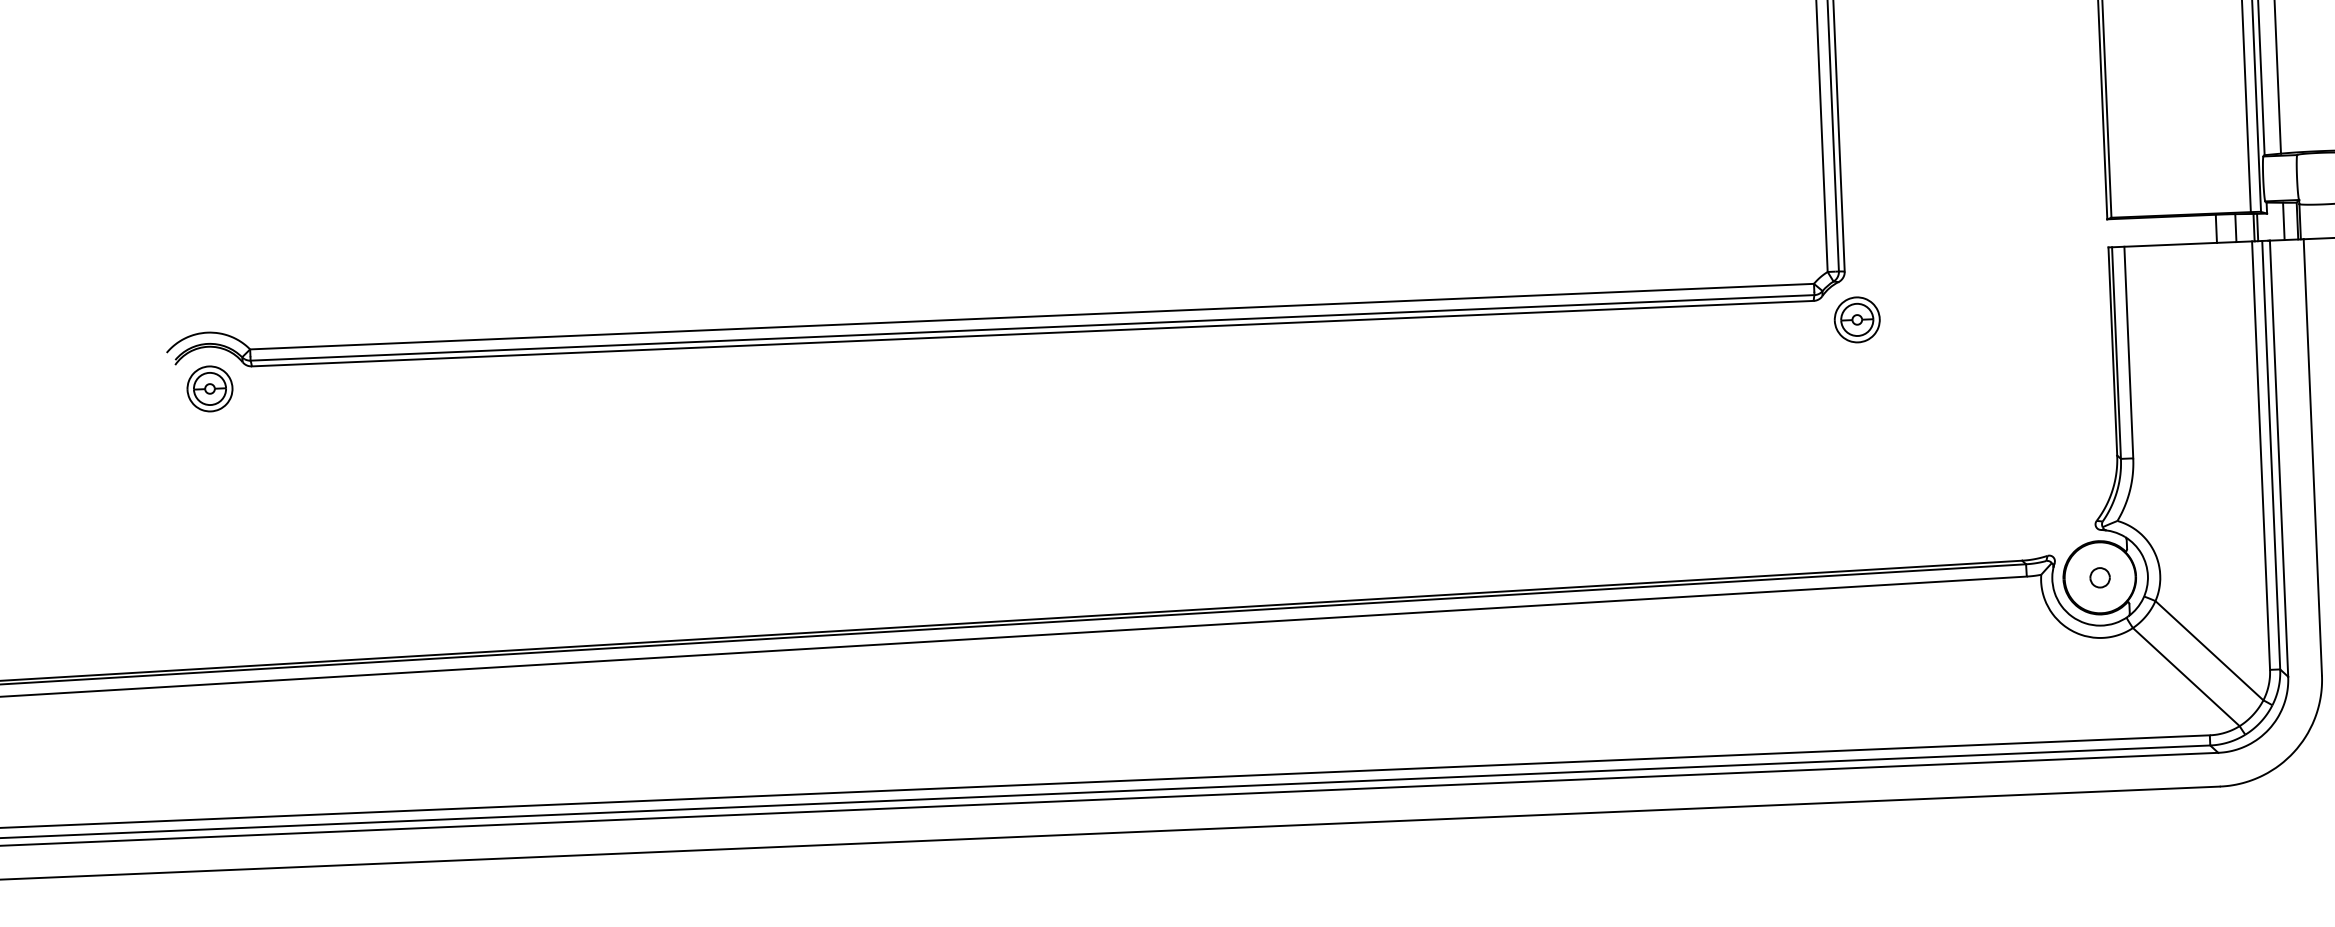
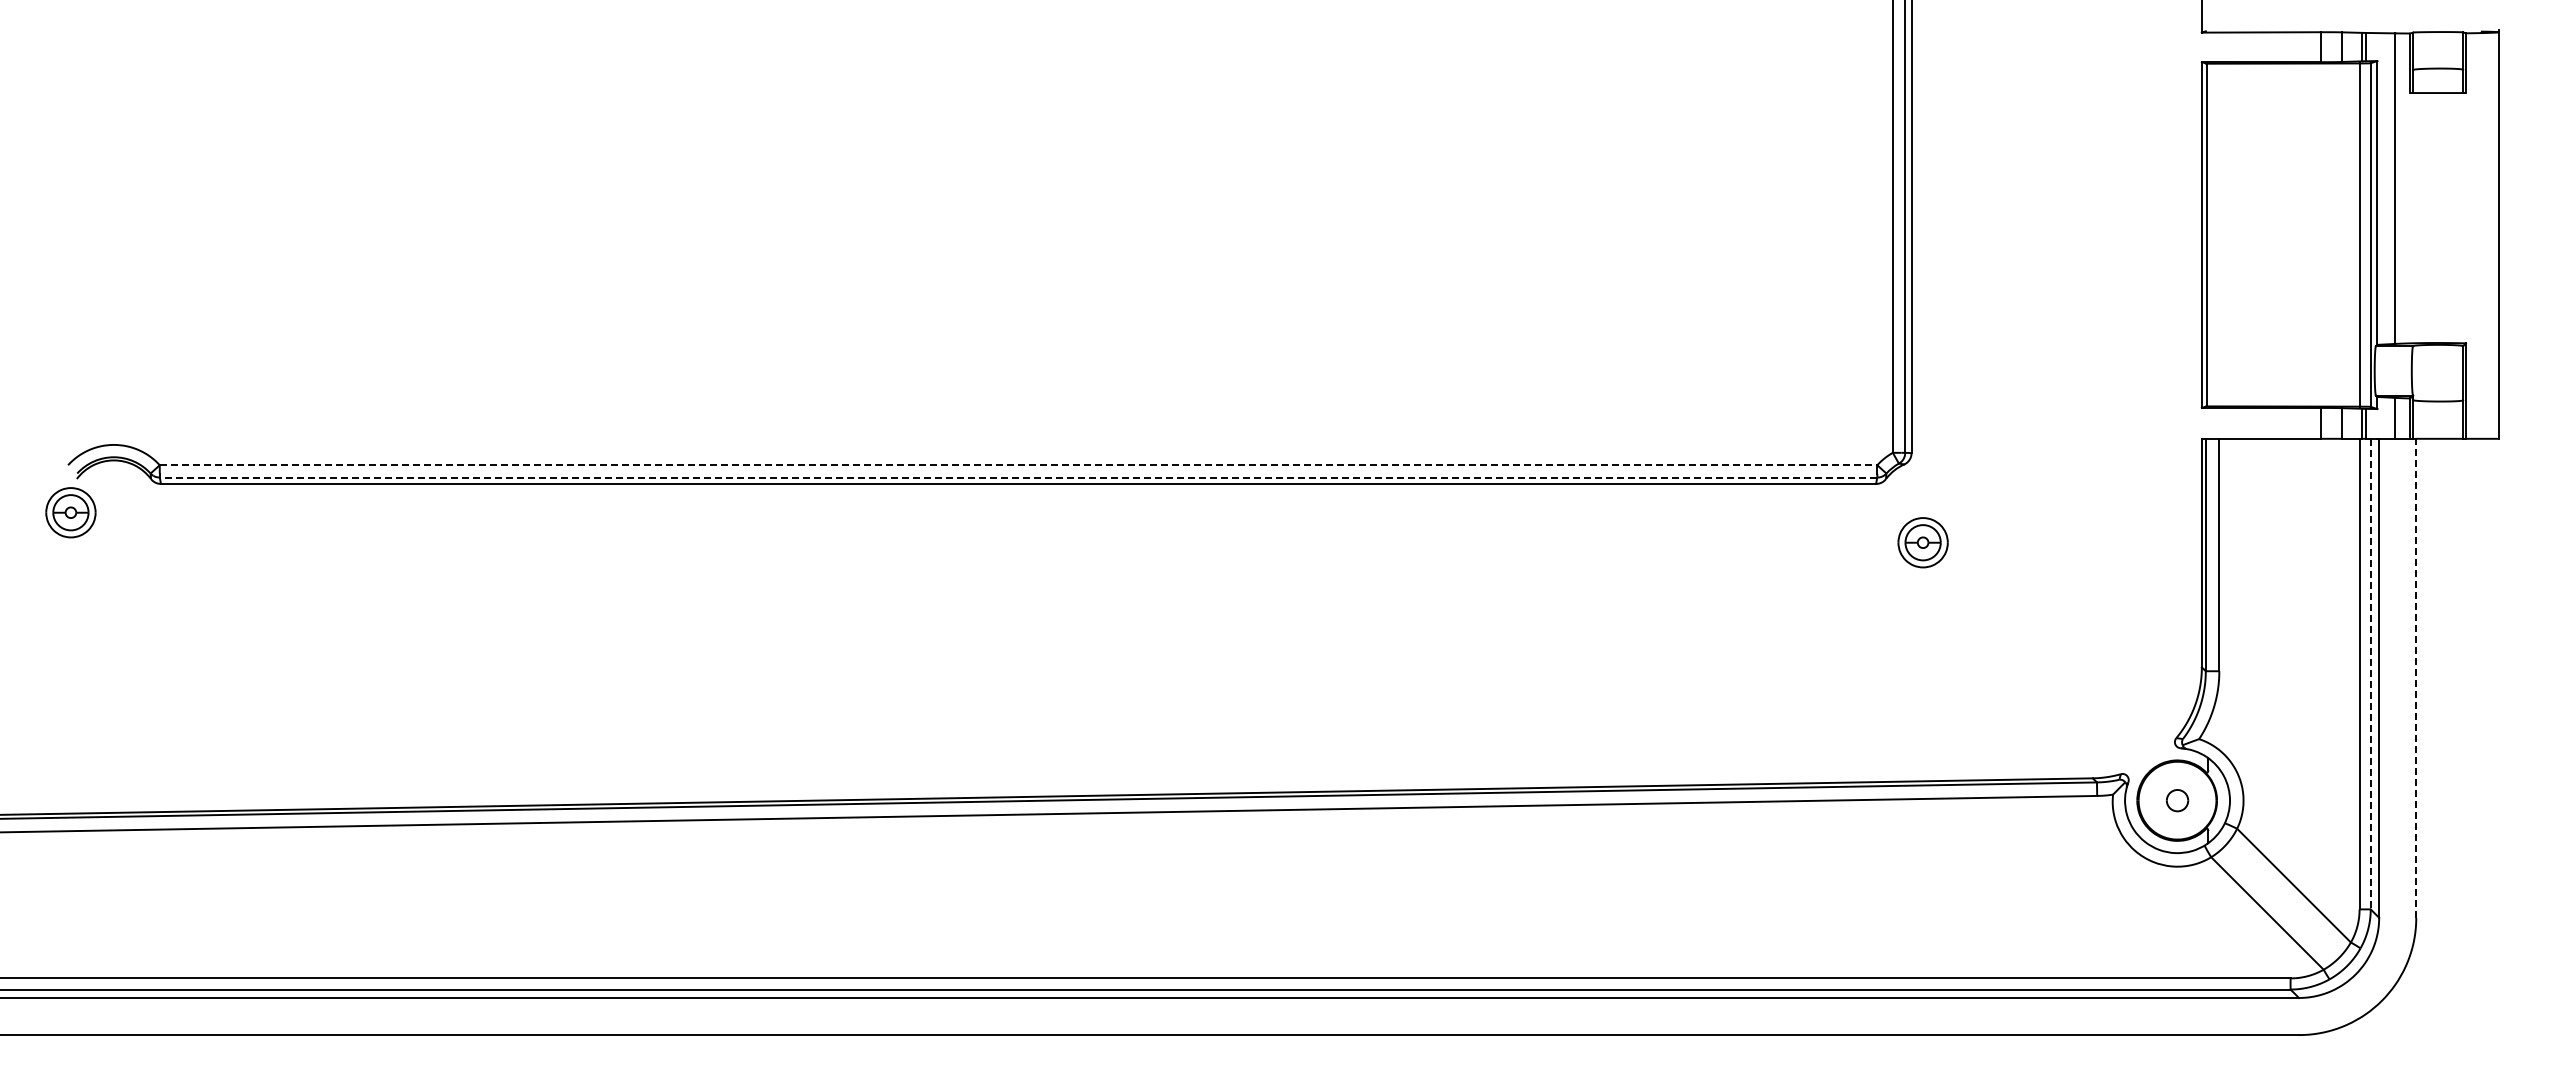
line: (1032, 316) -> (1018, 465), solid -> dashed
part: (1856, 319) -> (1922, 542), moved
line: (1032, 327) -> (1018, 477), solid -> dashed
part: (209, 388) -> (70, 512), moved
line: (2271, 455) -> (2370, 674), solid -> dashed
line: (2313, 457) -> (2416, 678), solid -> dashed

